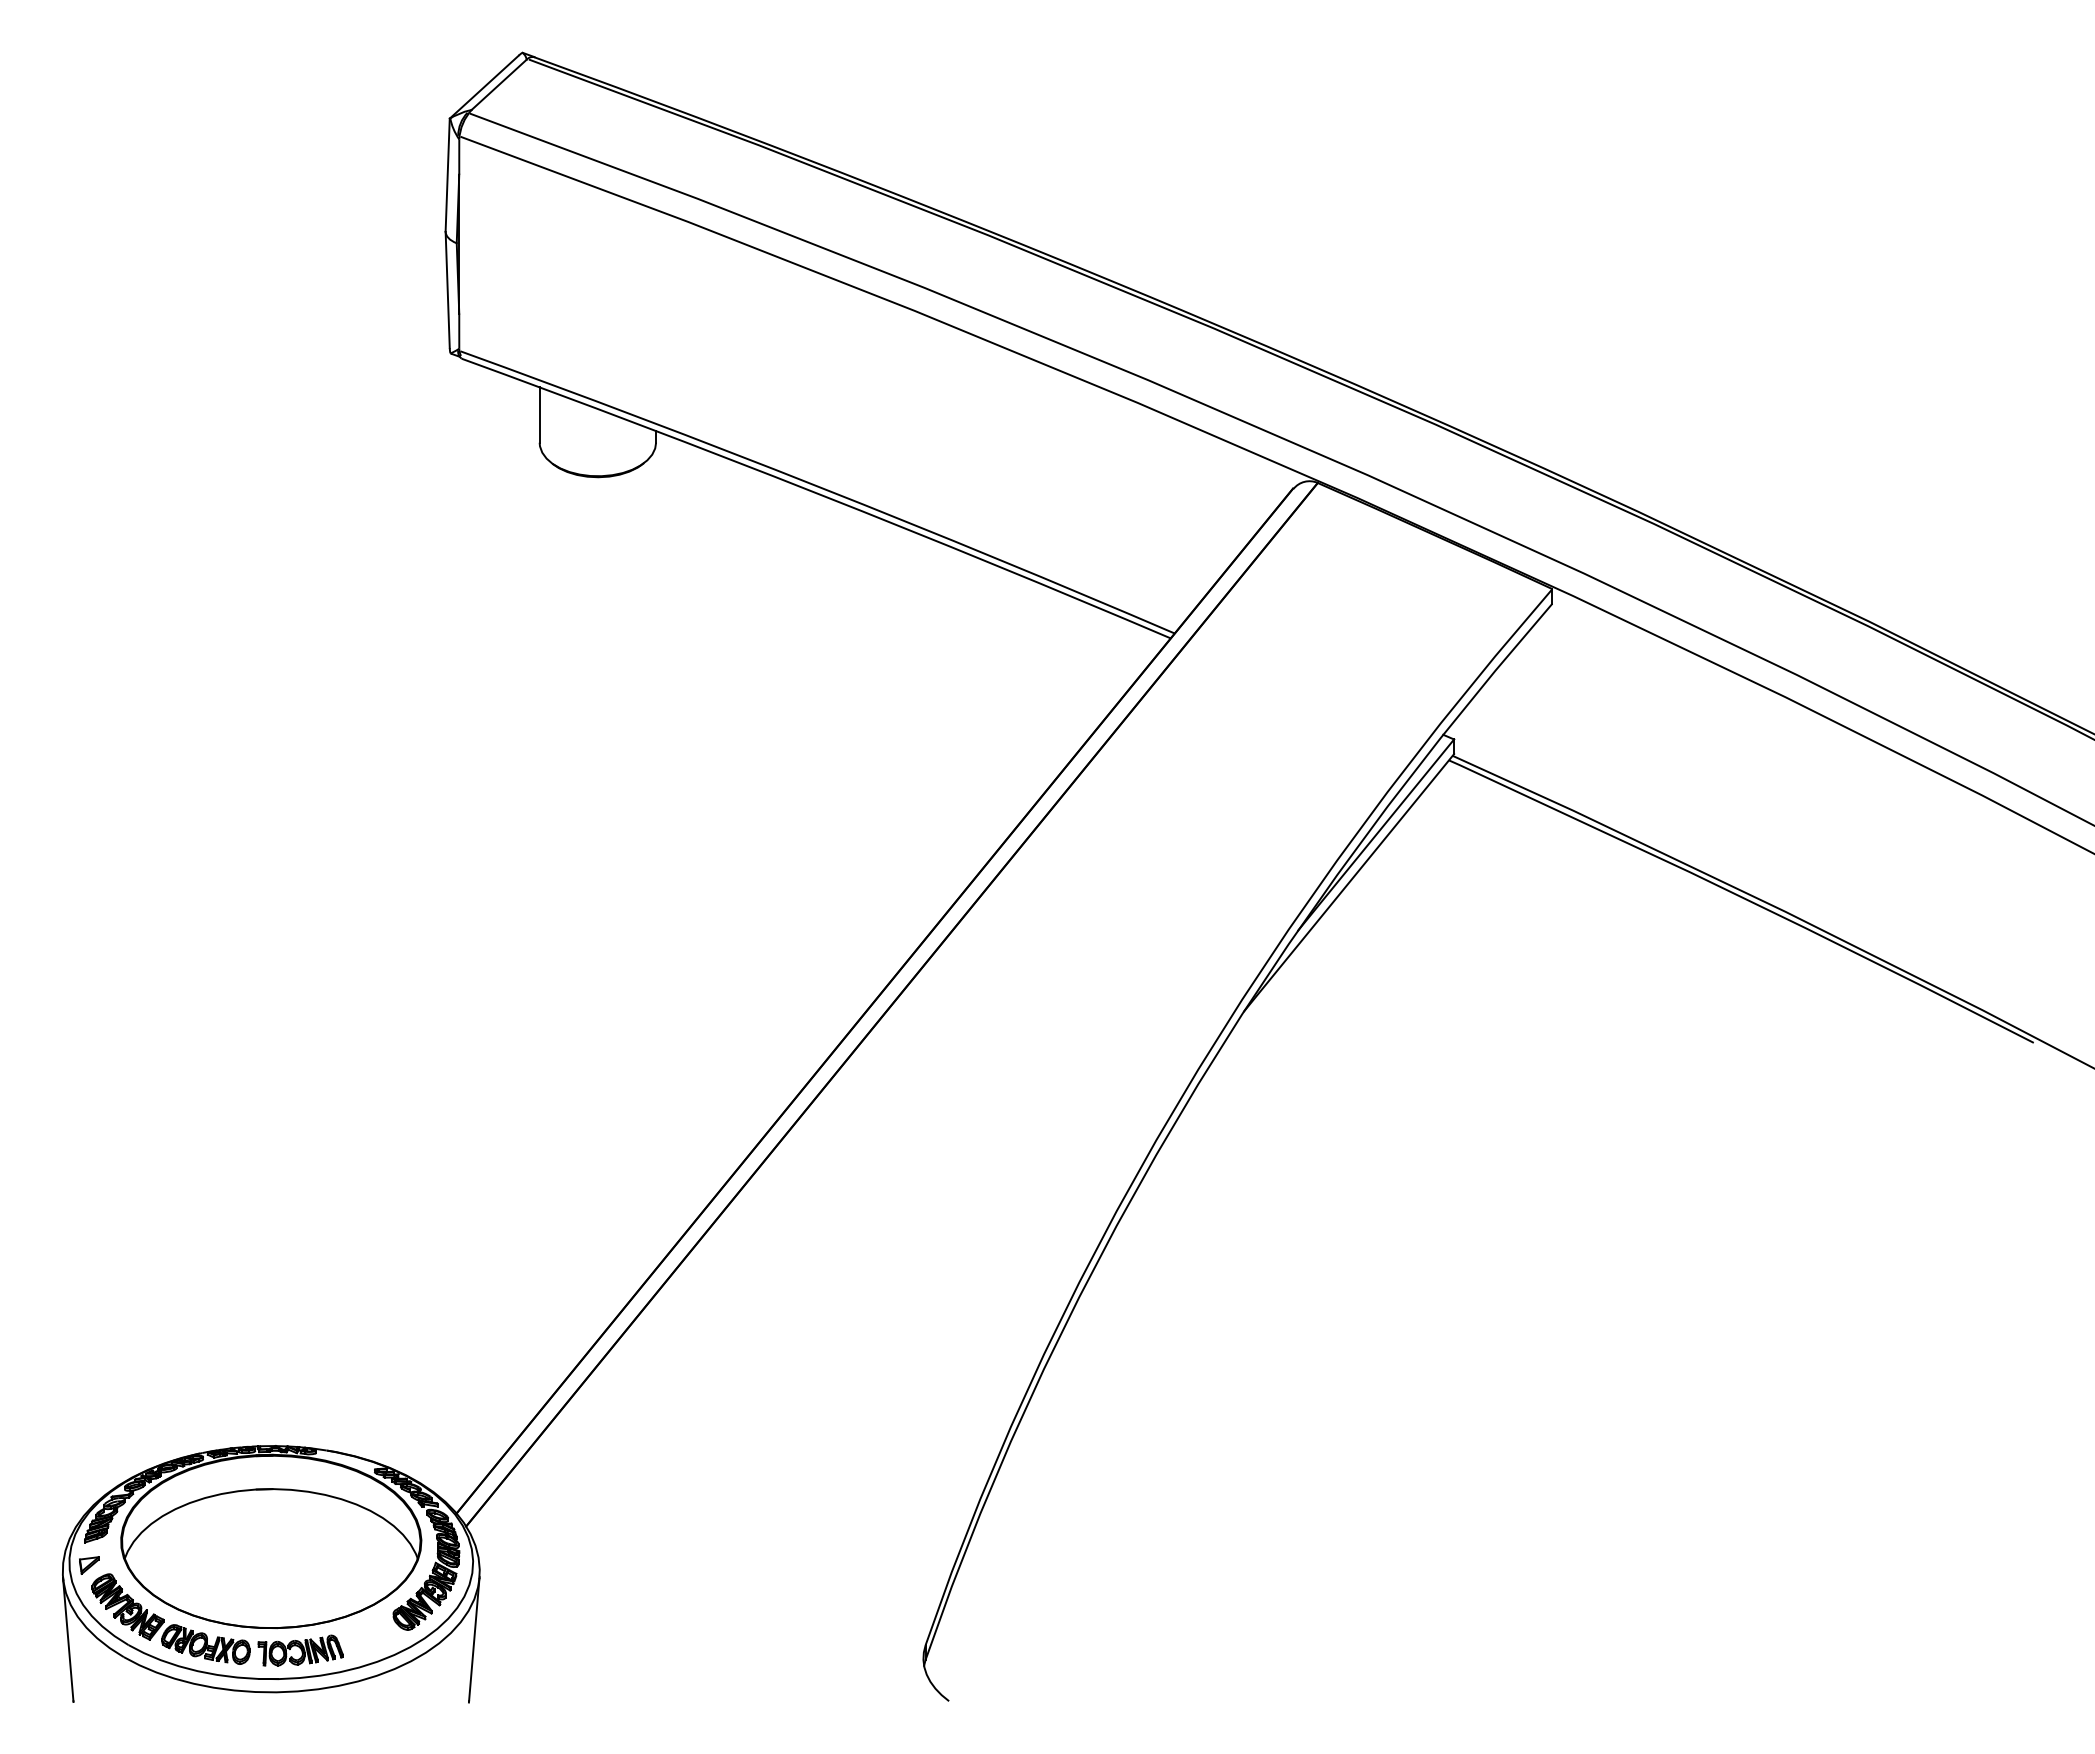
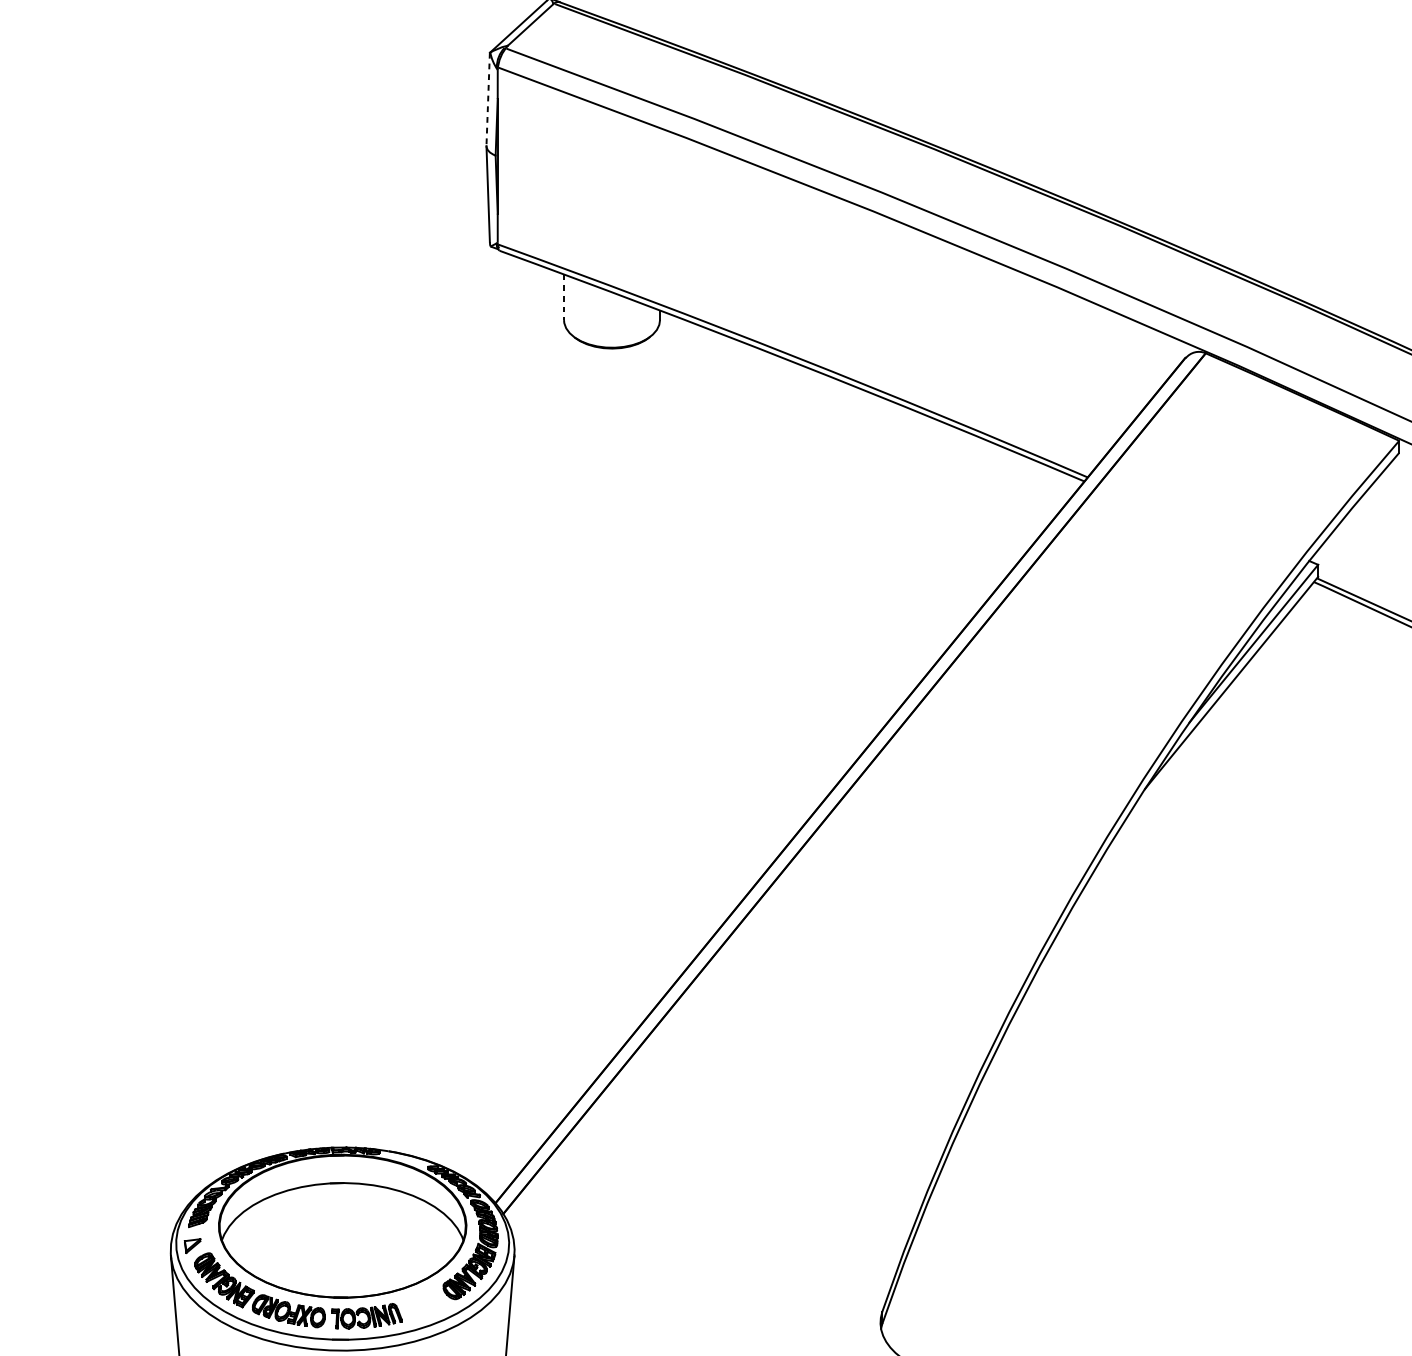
line: (447, 175) -> (488, 99), solid -> dashed
line: (539, 415) -> (563, 297), solid -> dashed

